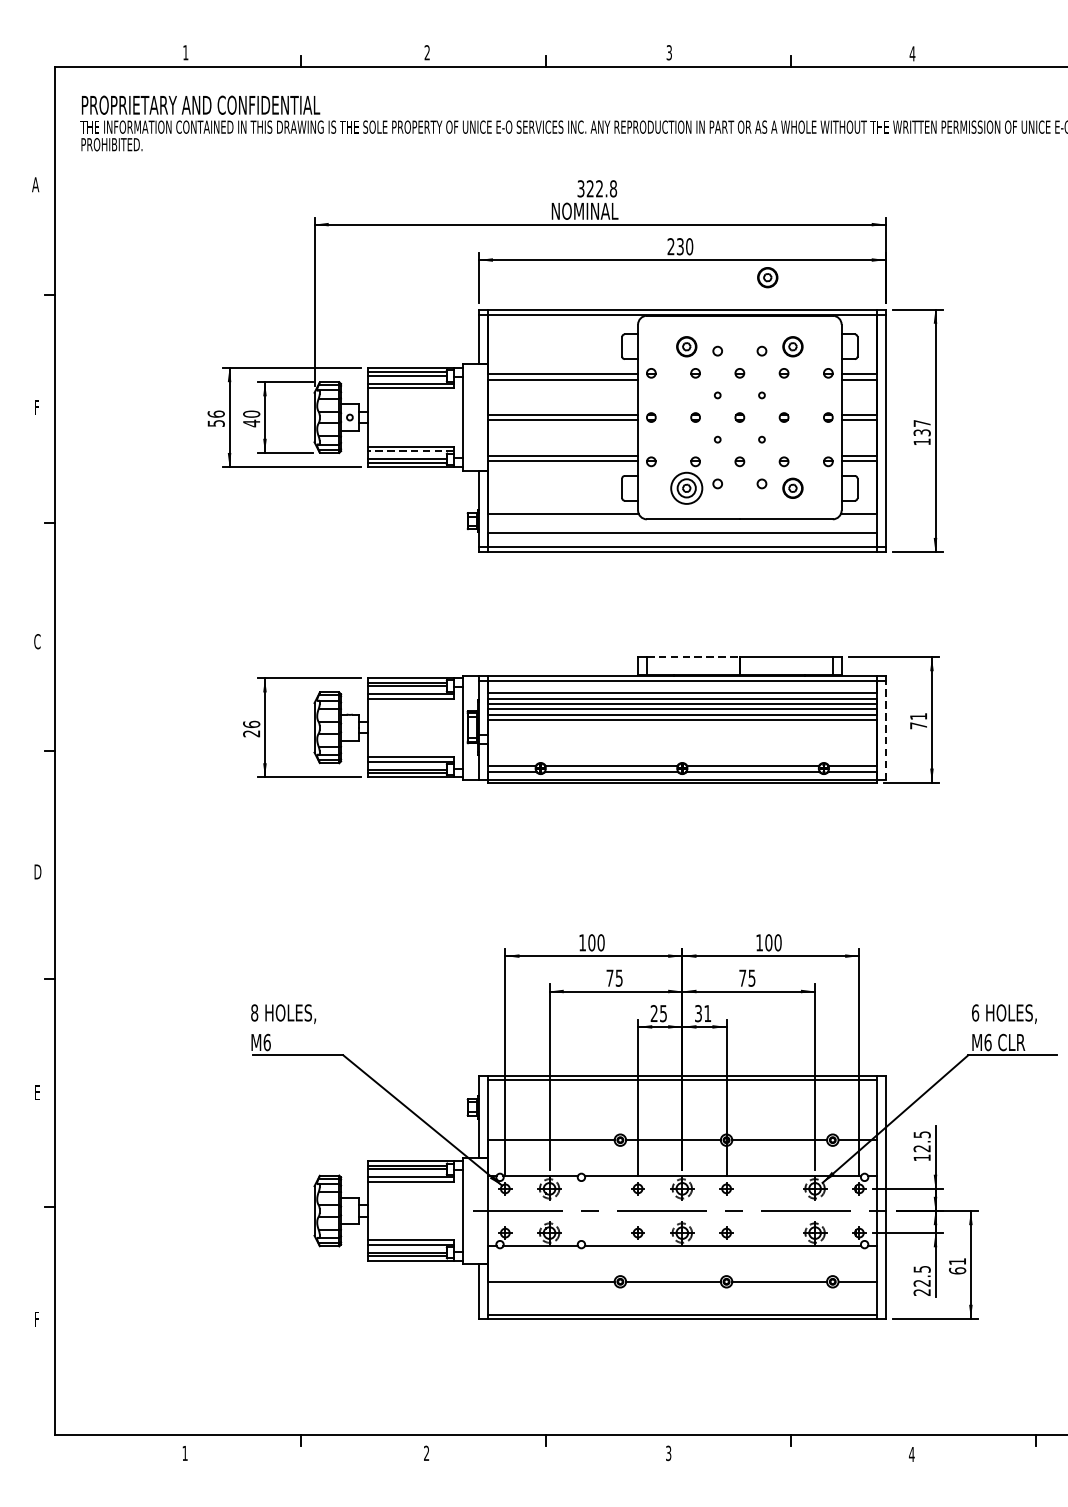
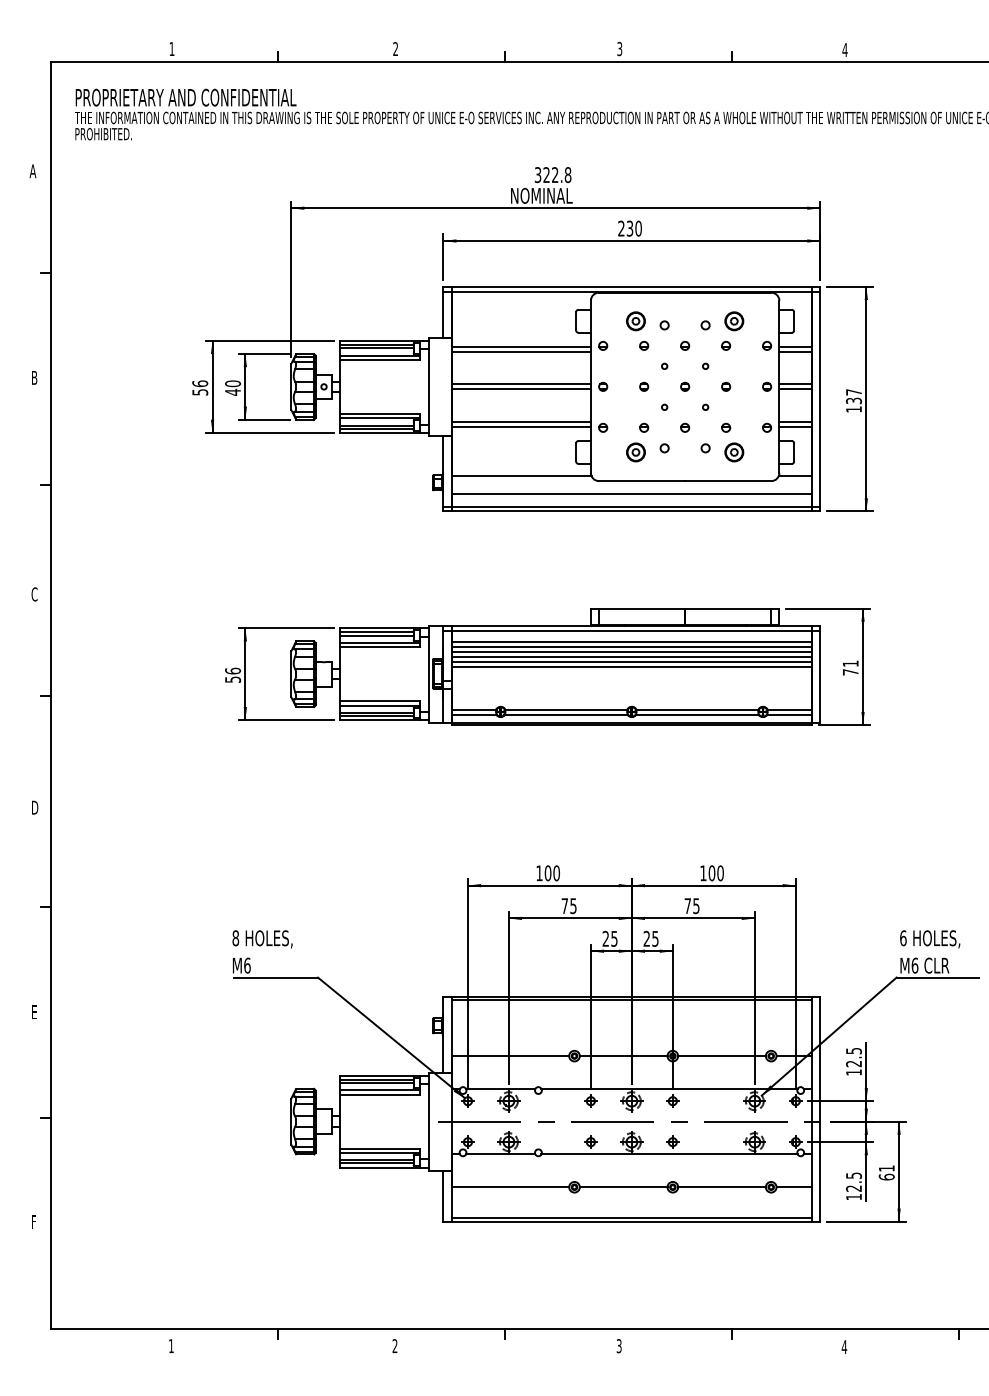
part: (767, 277) -> (710, 257), removed
text: (37, 407) -> (34, 377), F -> B
line: (410, 451) -> (380, 418), dashed -> solid
circle: (686, 488) -> (635, 452), size x0.62
line: (693, 656) -> (642, 608), dashed -> solid
line: (886, 730) -> (820, 676), dashed -> solid
text: (252, 733) -> (233, 679), 26 -> 56
text: (702, 1013) -> (650, 938), 31 -> 25
text: (921, 1292) -> (853, 1197), 22.5 -> 12.5

